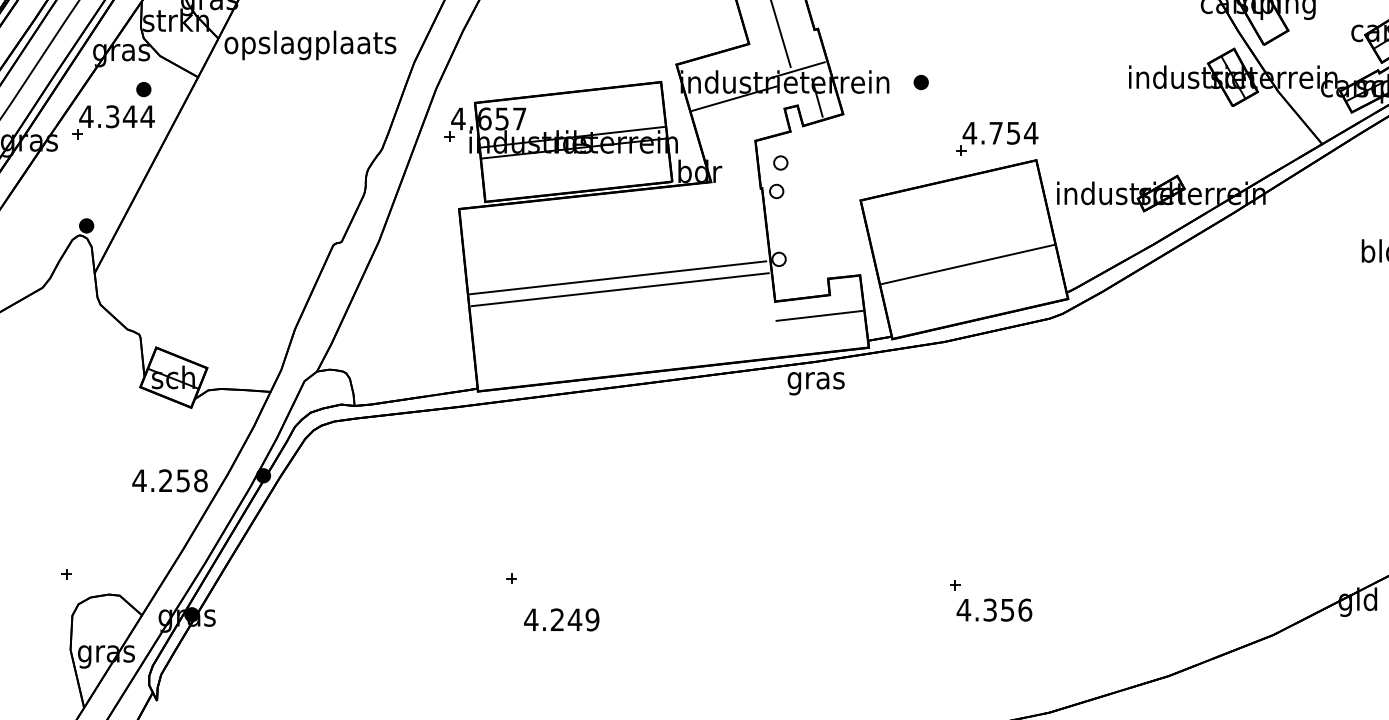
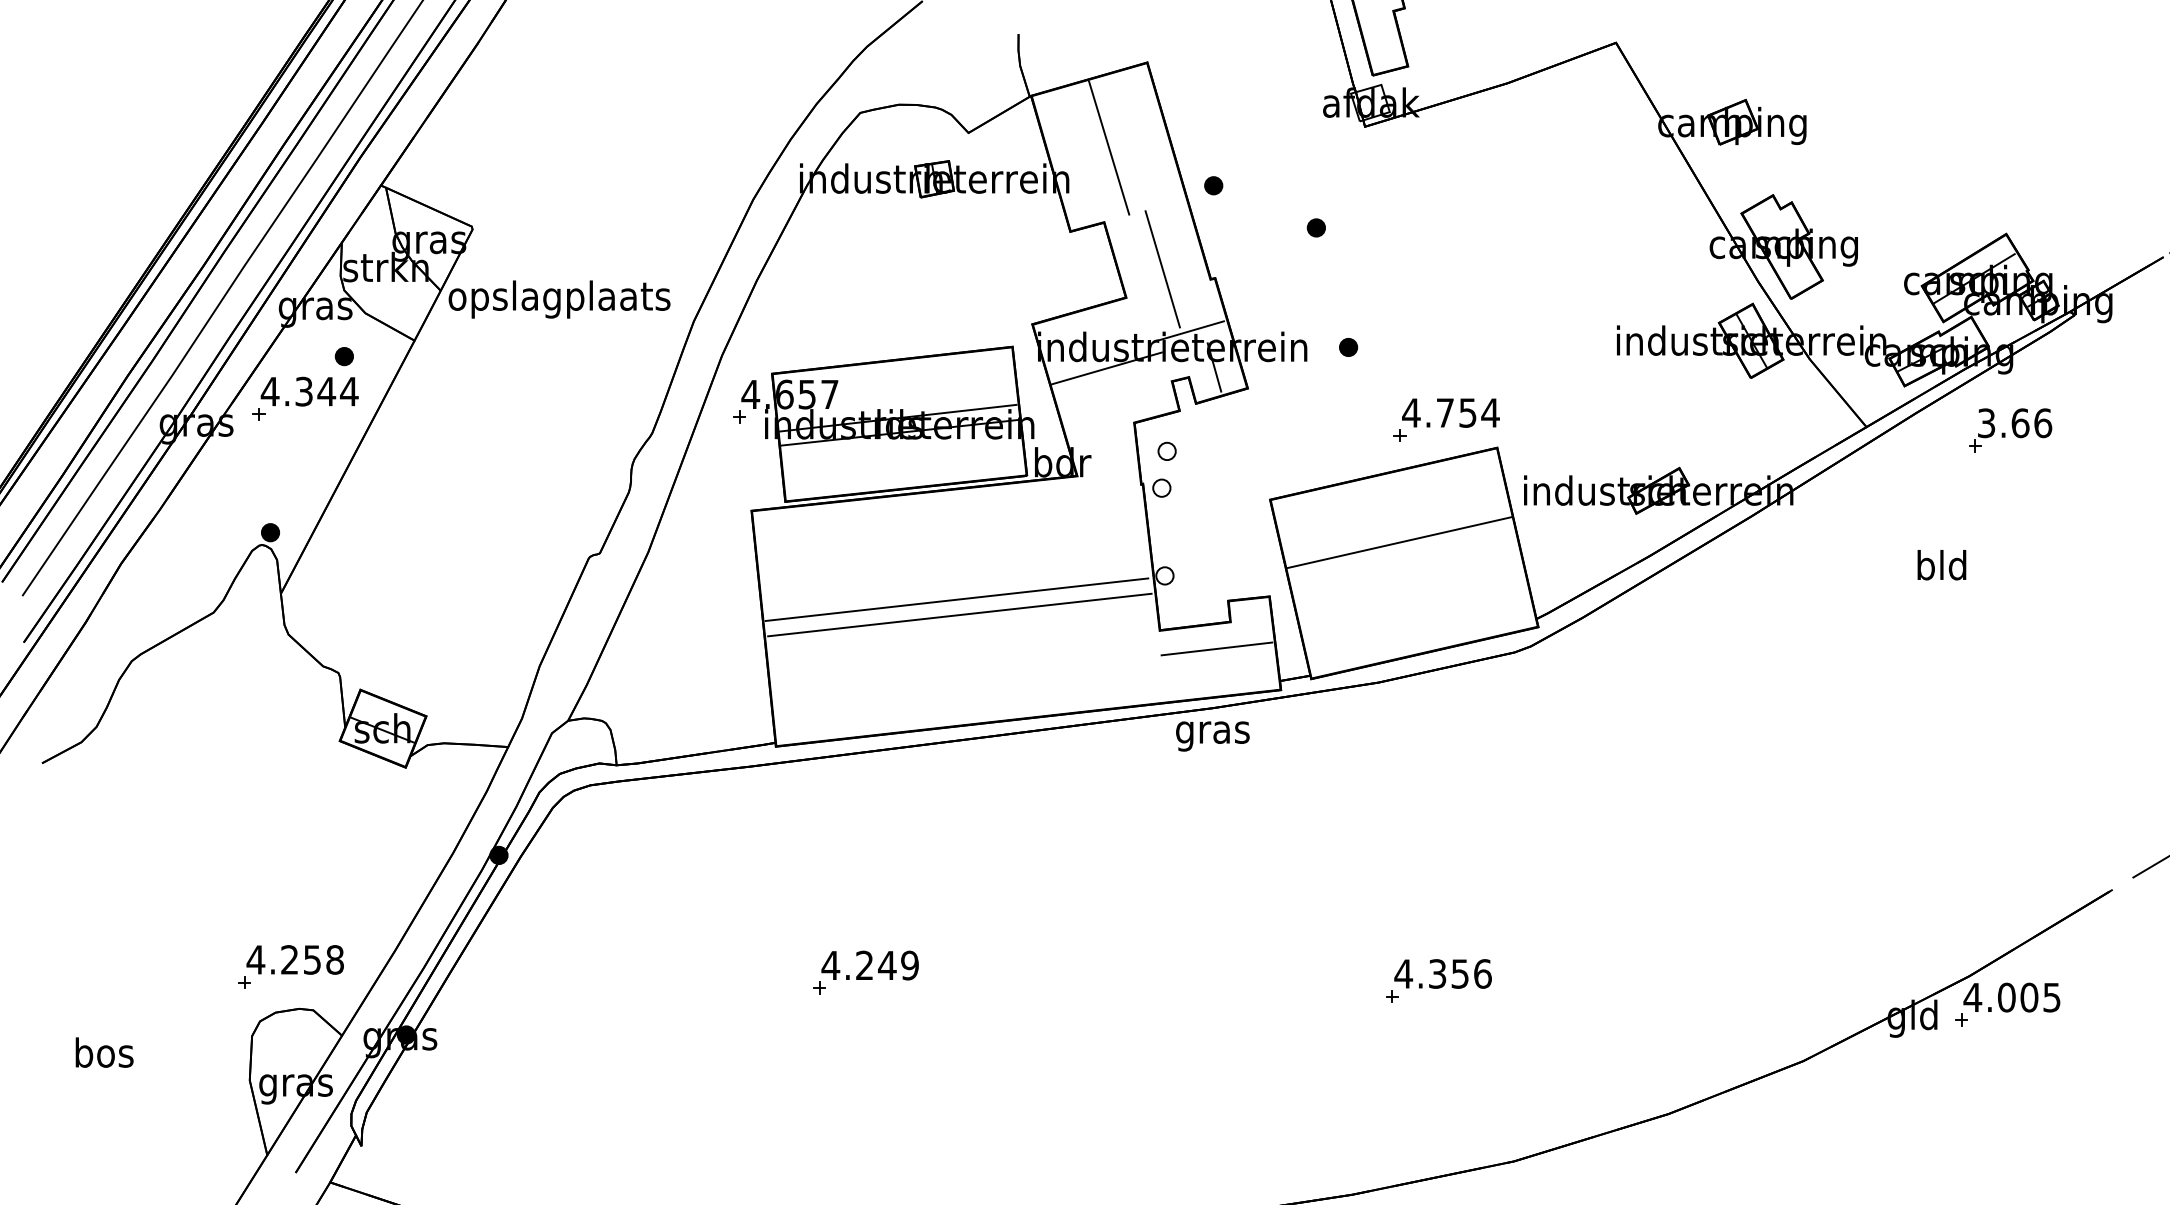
line: (967, 264) -> (1399, 542), moved
text: (169, 480) -> (294, 959), moved
text: (993, 609) -> (1442, 973), moved
text: (561, 619) -> (869, 965), moved

